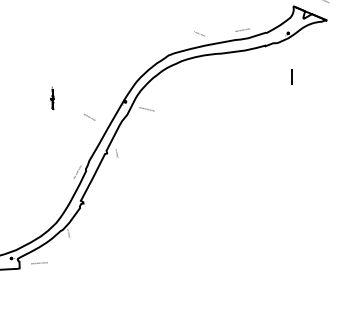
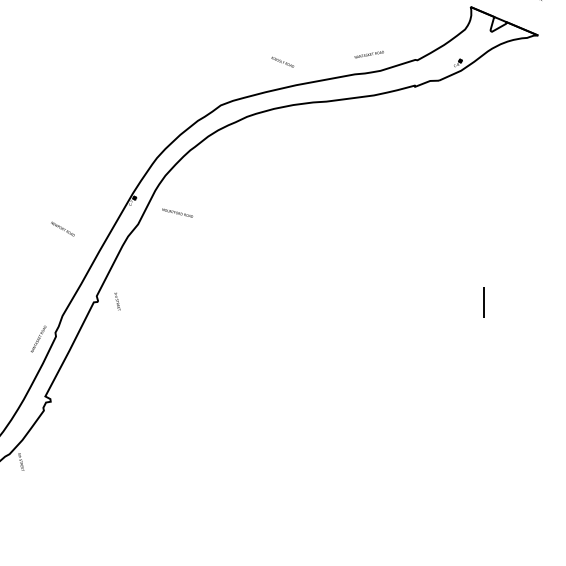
line: (291, 76) -> (482, 301), moved

